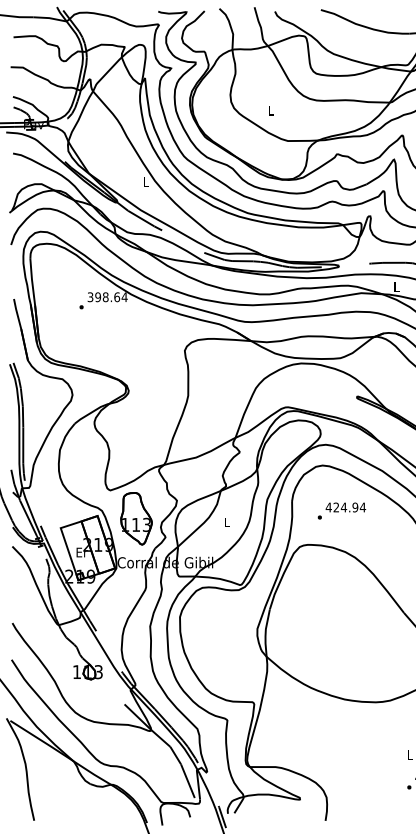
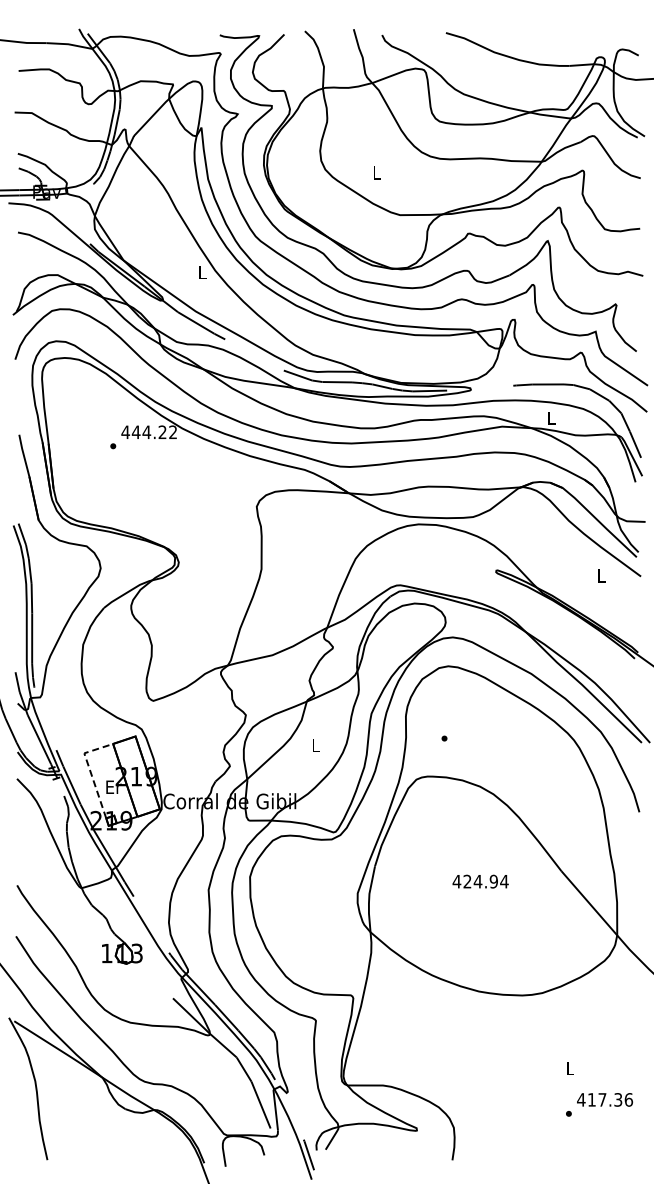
text: (107, 297) -> (149, 432), 398.64 -> 444.22
text: (345, 507) -> (480, 881), moved
part: (136, 518) -> (189, 740), removed
line: (65, 540) -> (90, 770), solid -> dashed

